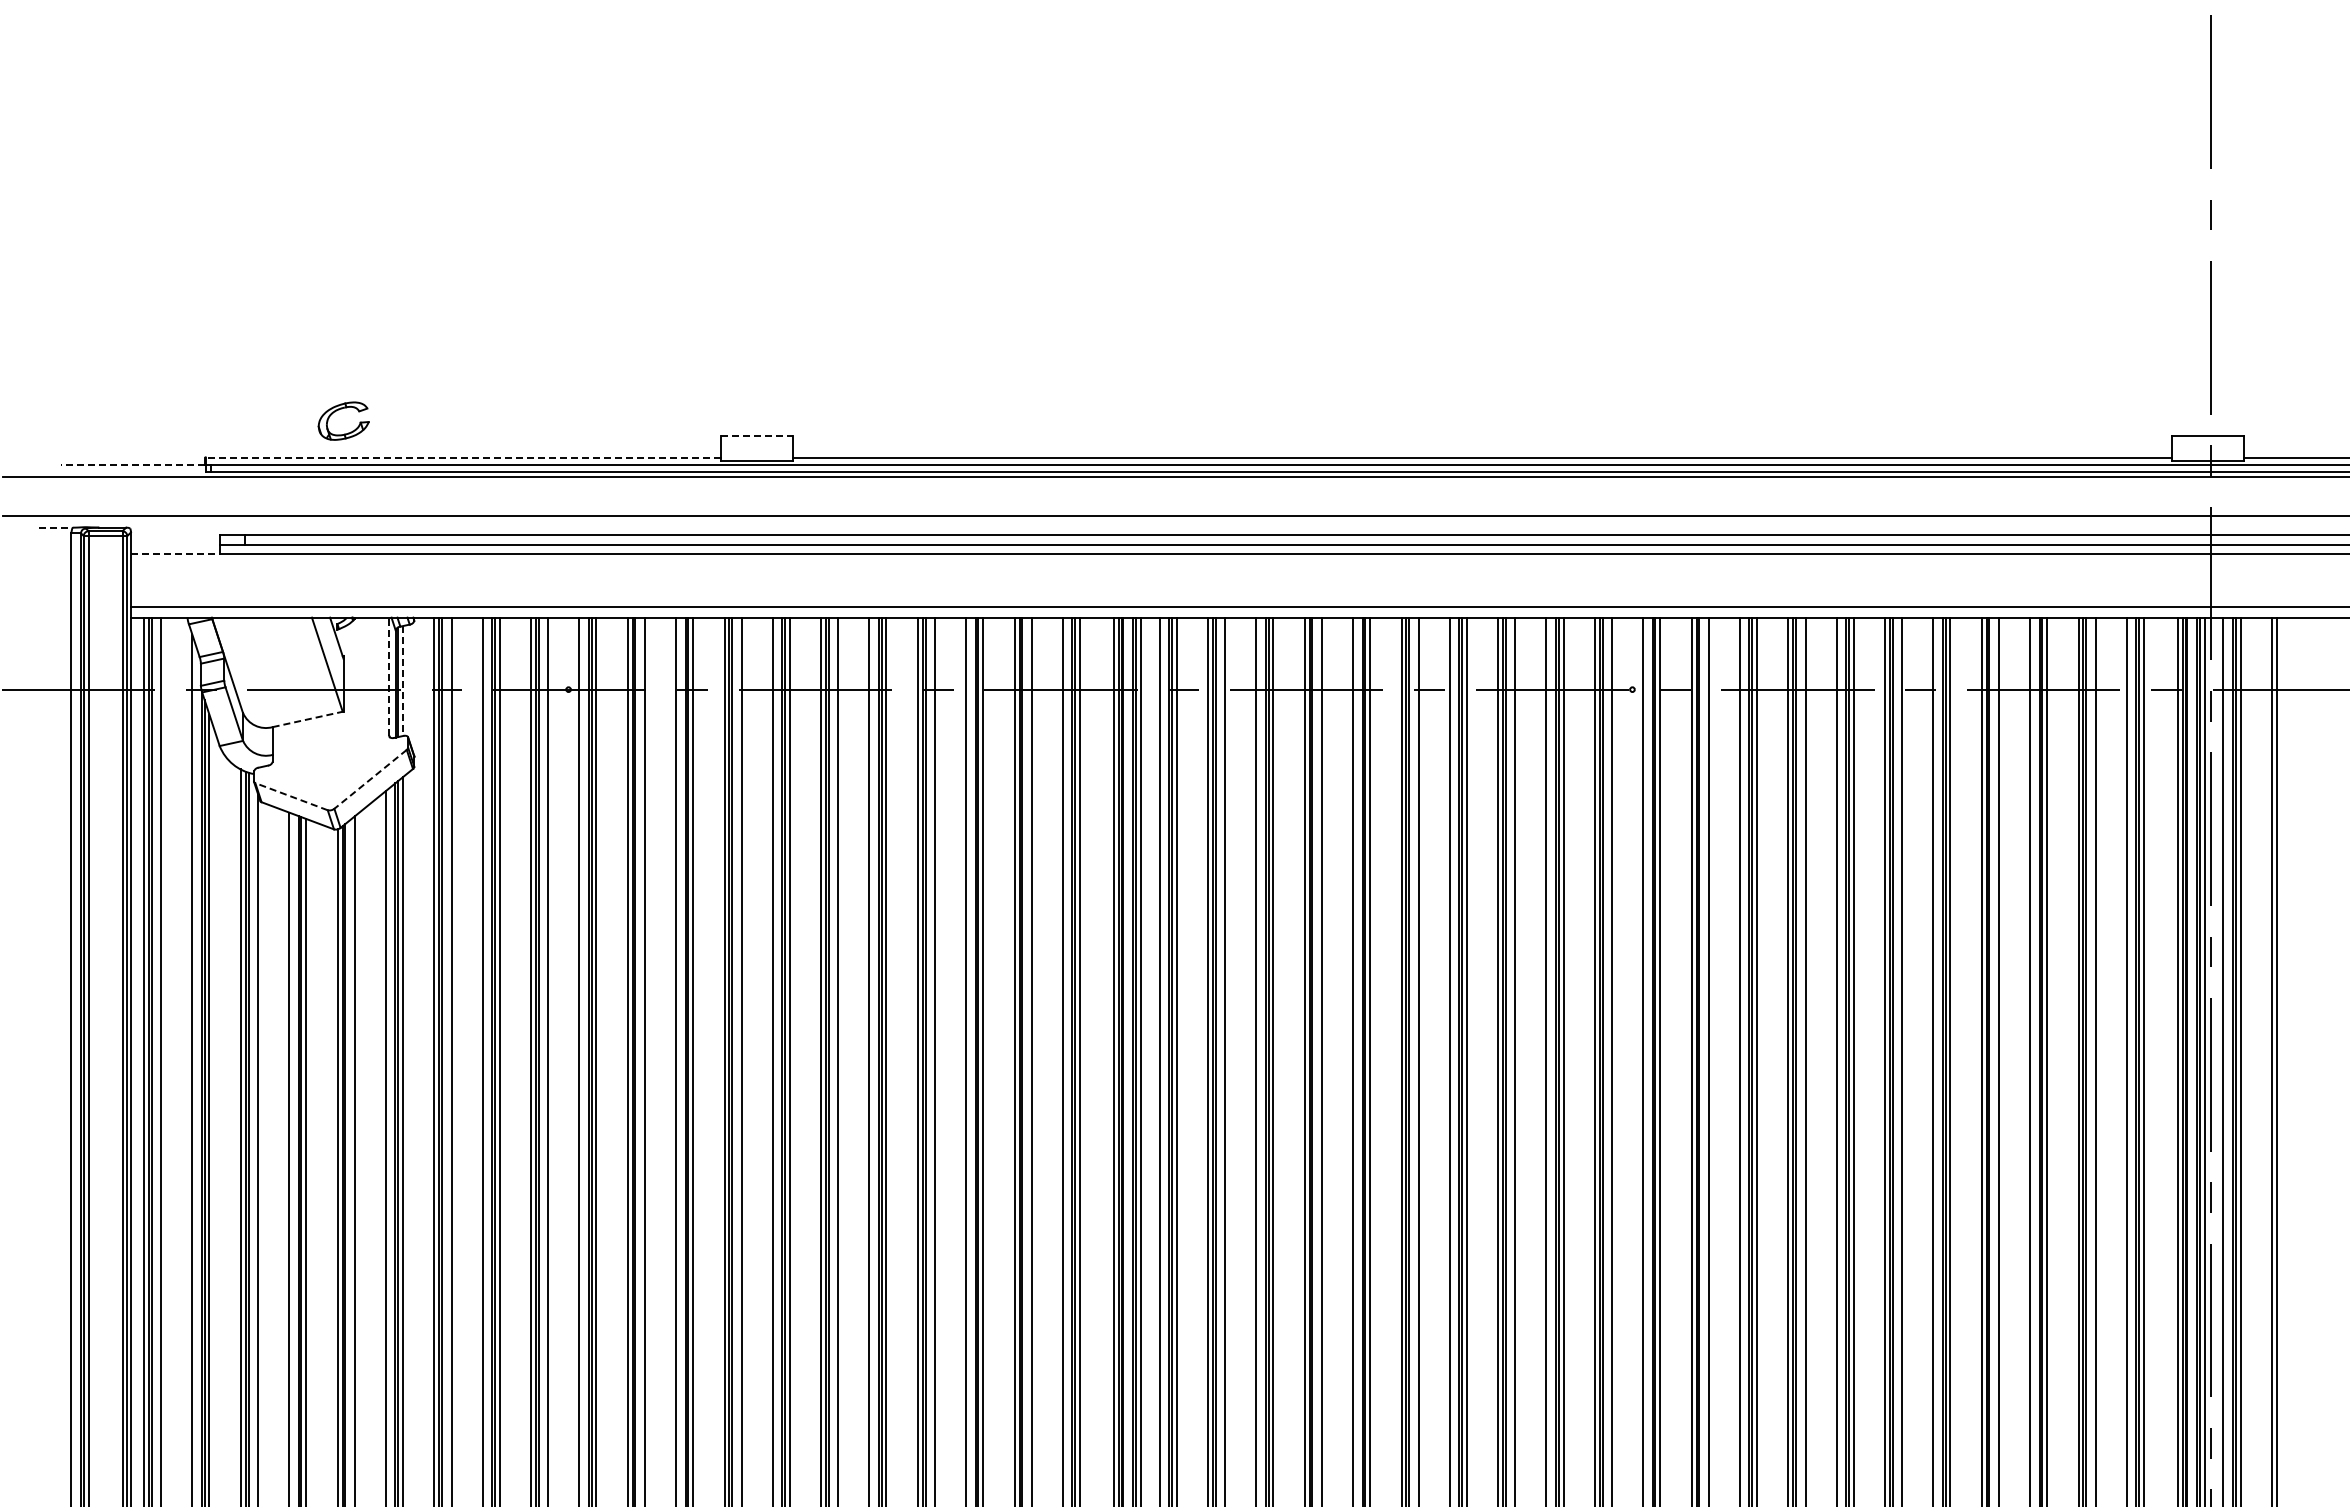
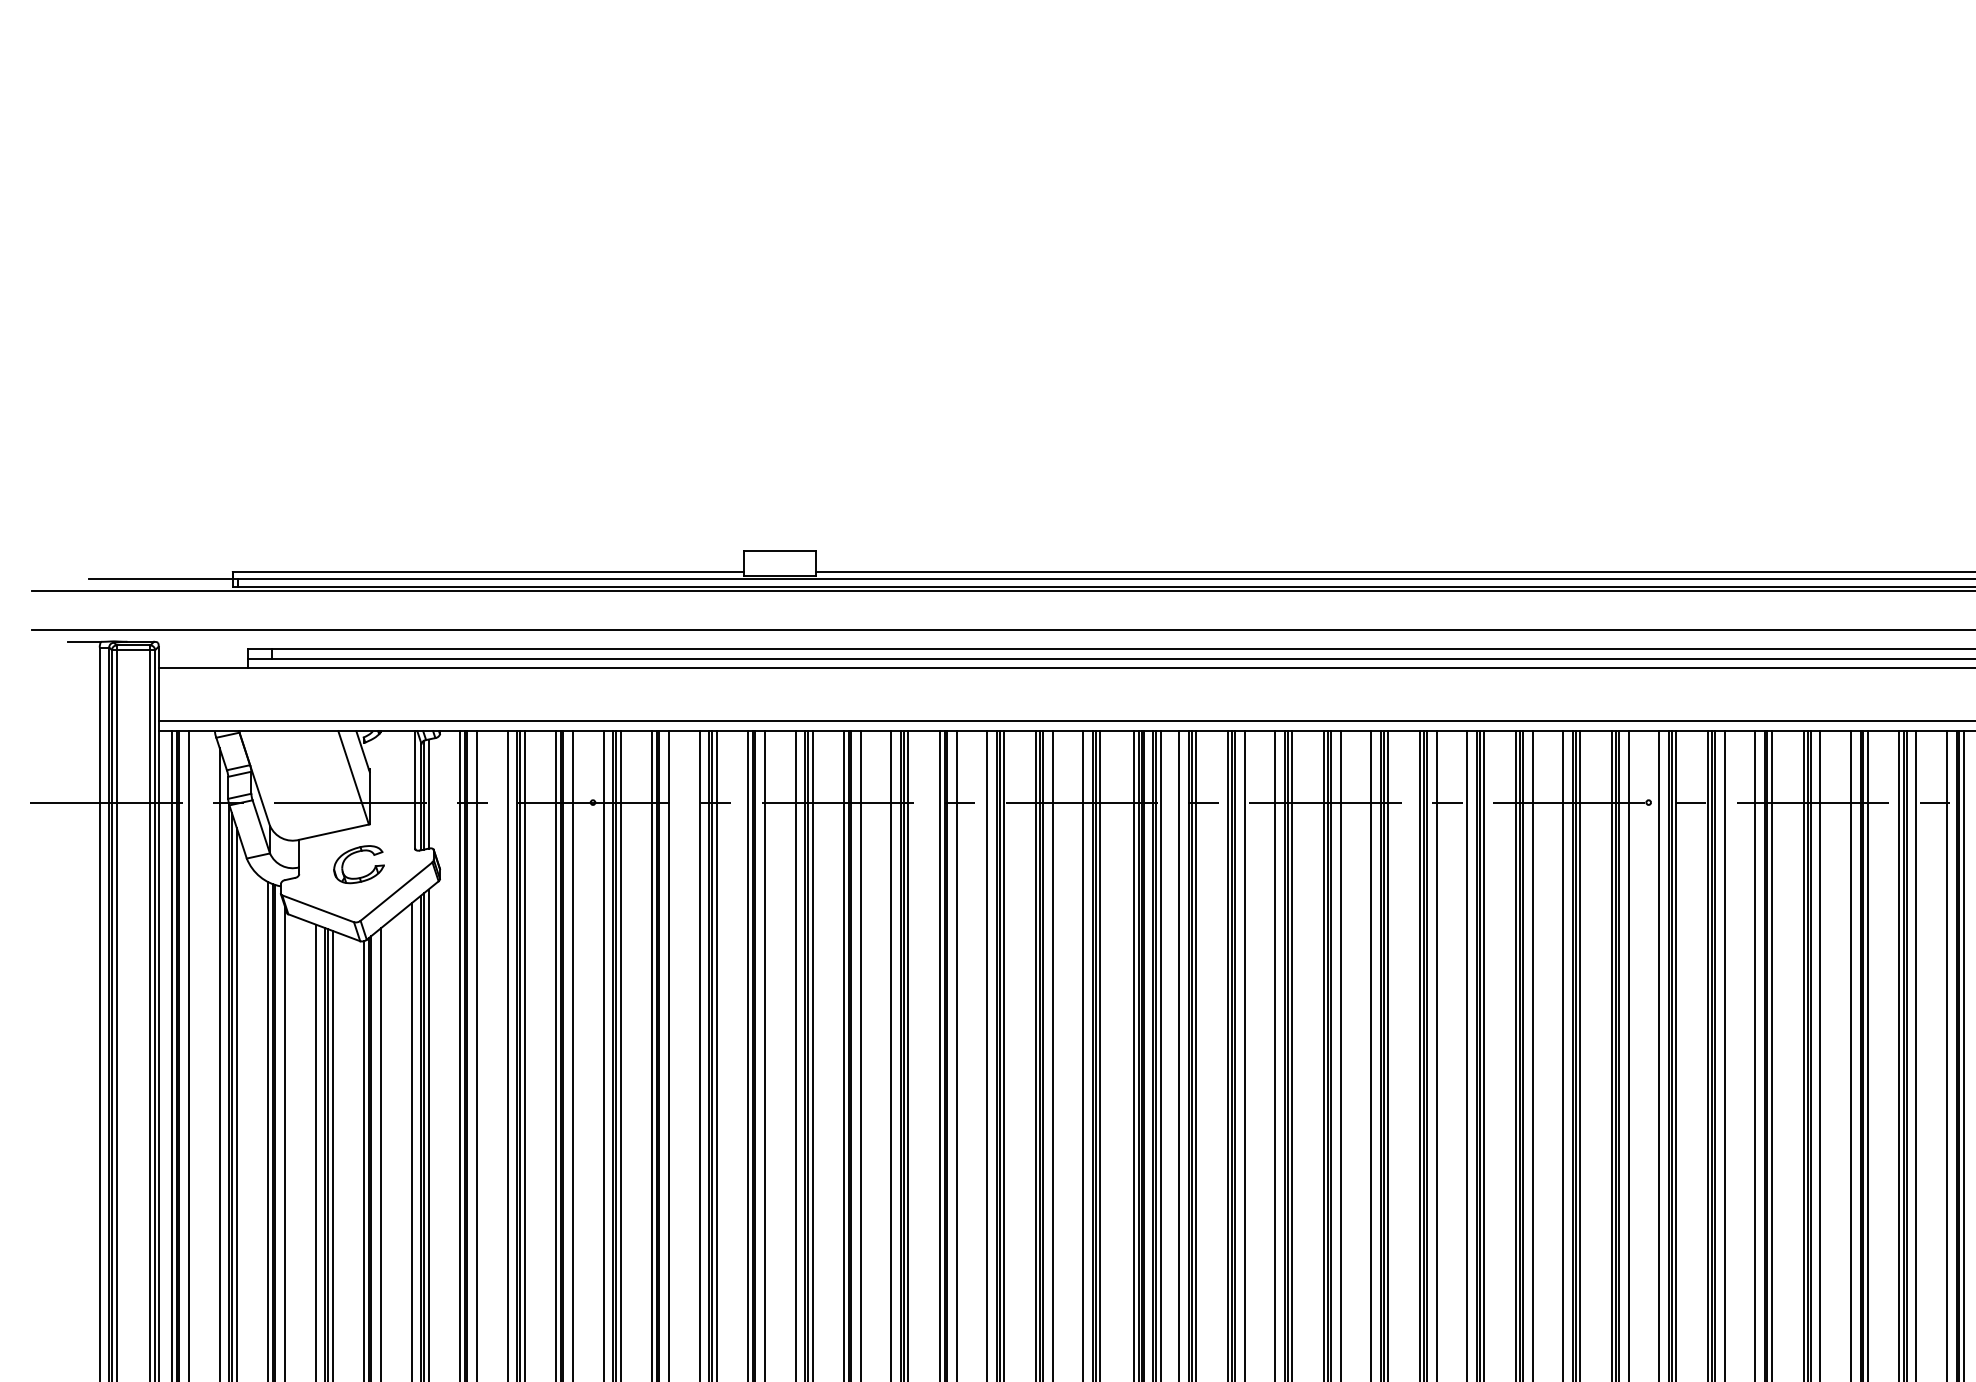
part: (339, 410) -> (354, 854), moved
line: (757, 435) -> (780, 550), dashed -> solid
line: (463, 457) -> (488, 572), dashed -> solid
line: (132, 464) -> (160, 579), dashed -> solid
line: (56, 527) -> (84, 641), dashed -> solid
line: (175, 554) -> (202, 668), dashed -> solid
line: (389, 676) -> (415, 789), dashed -> solid
line: (402, 681) -> (428, 794), dashed -> solid
line: (308, 719) -> (334, 832), dashed -> solid
line: (370, 779) -> (396, 891), dashed -> solid
line: (291, 796) -> (318, 908), dashed -> solid

